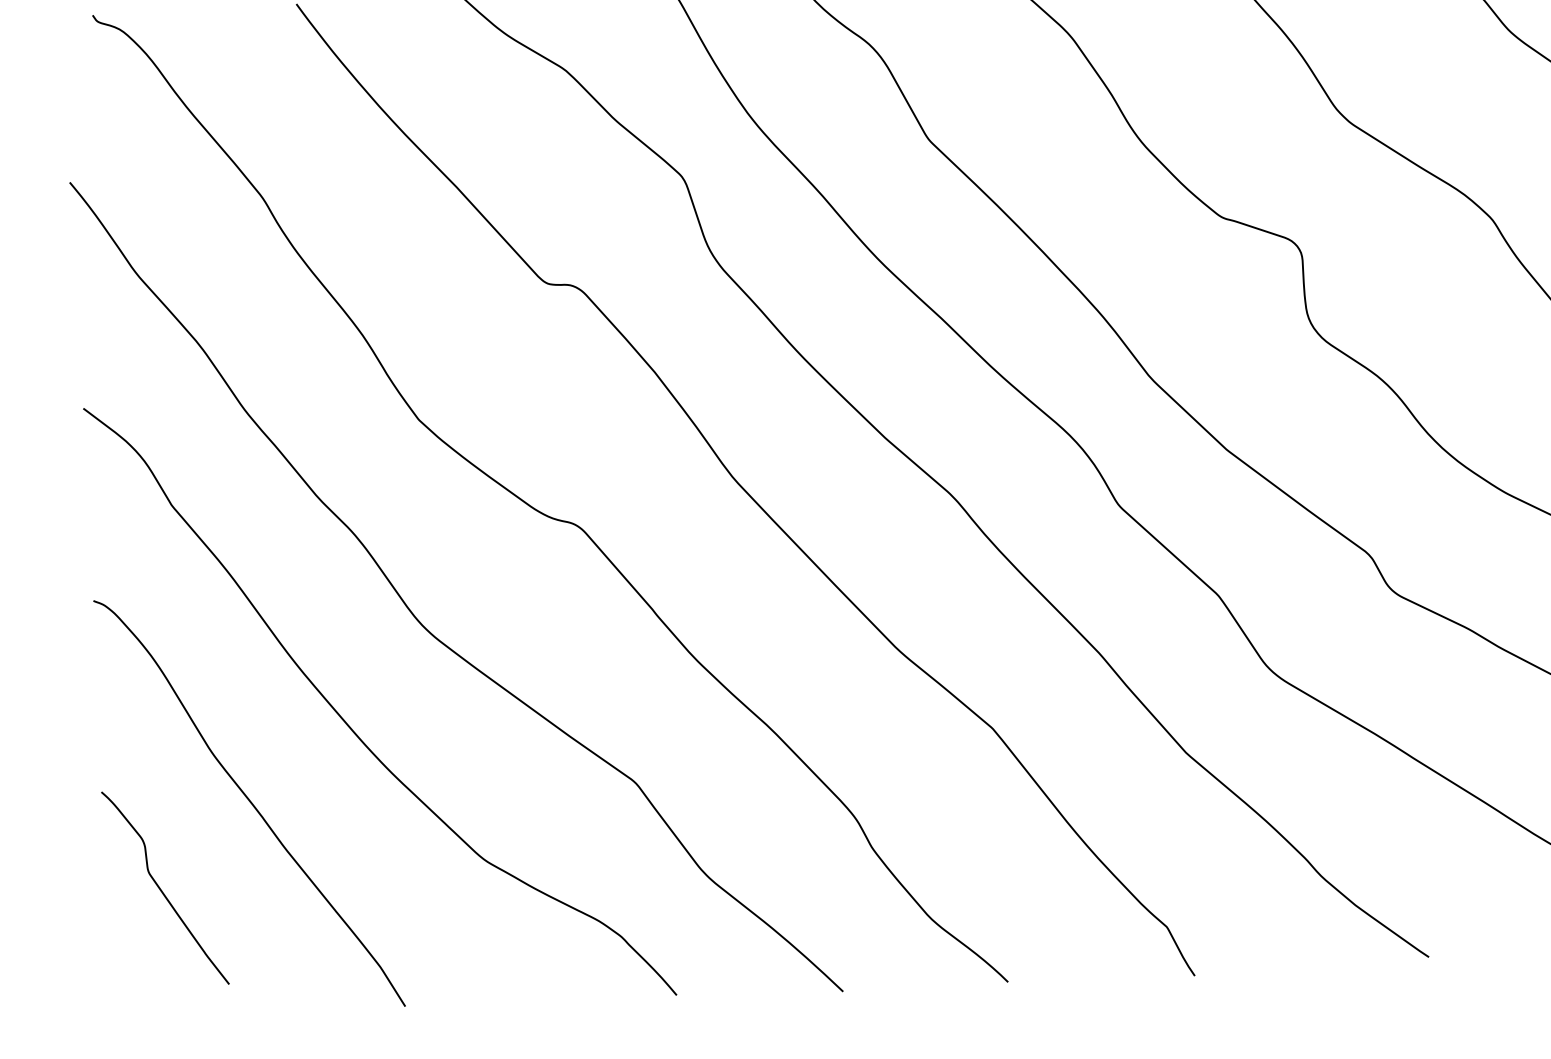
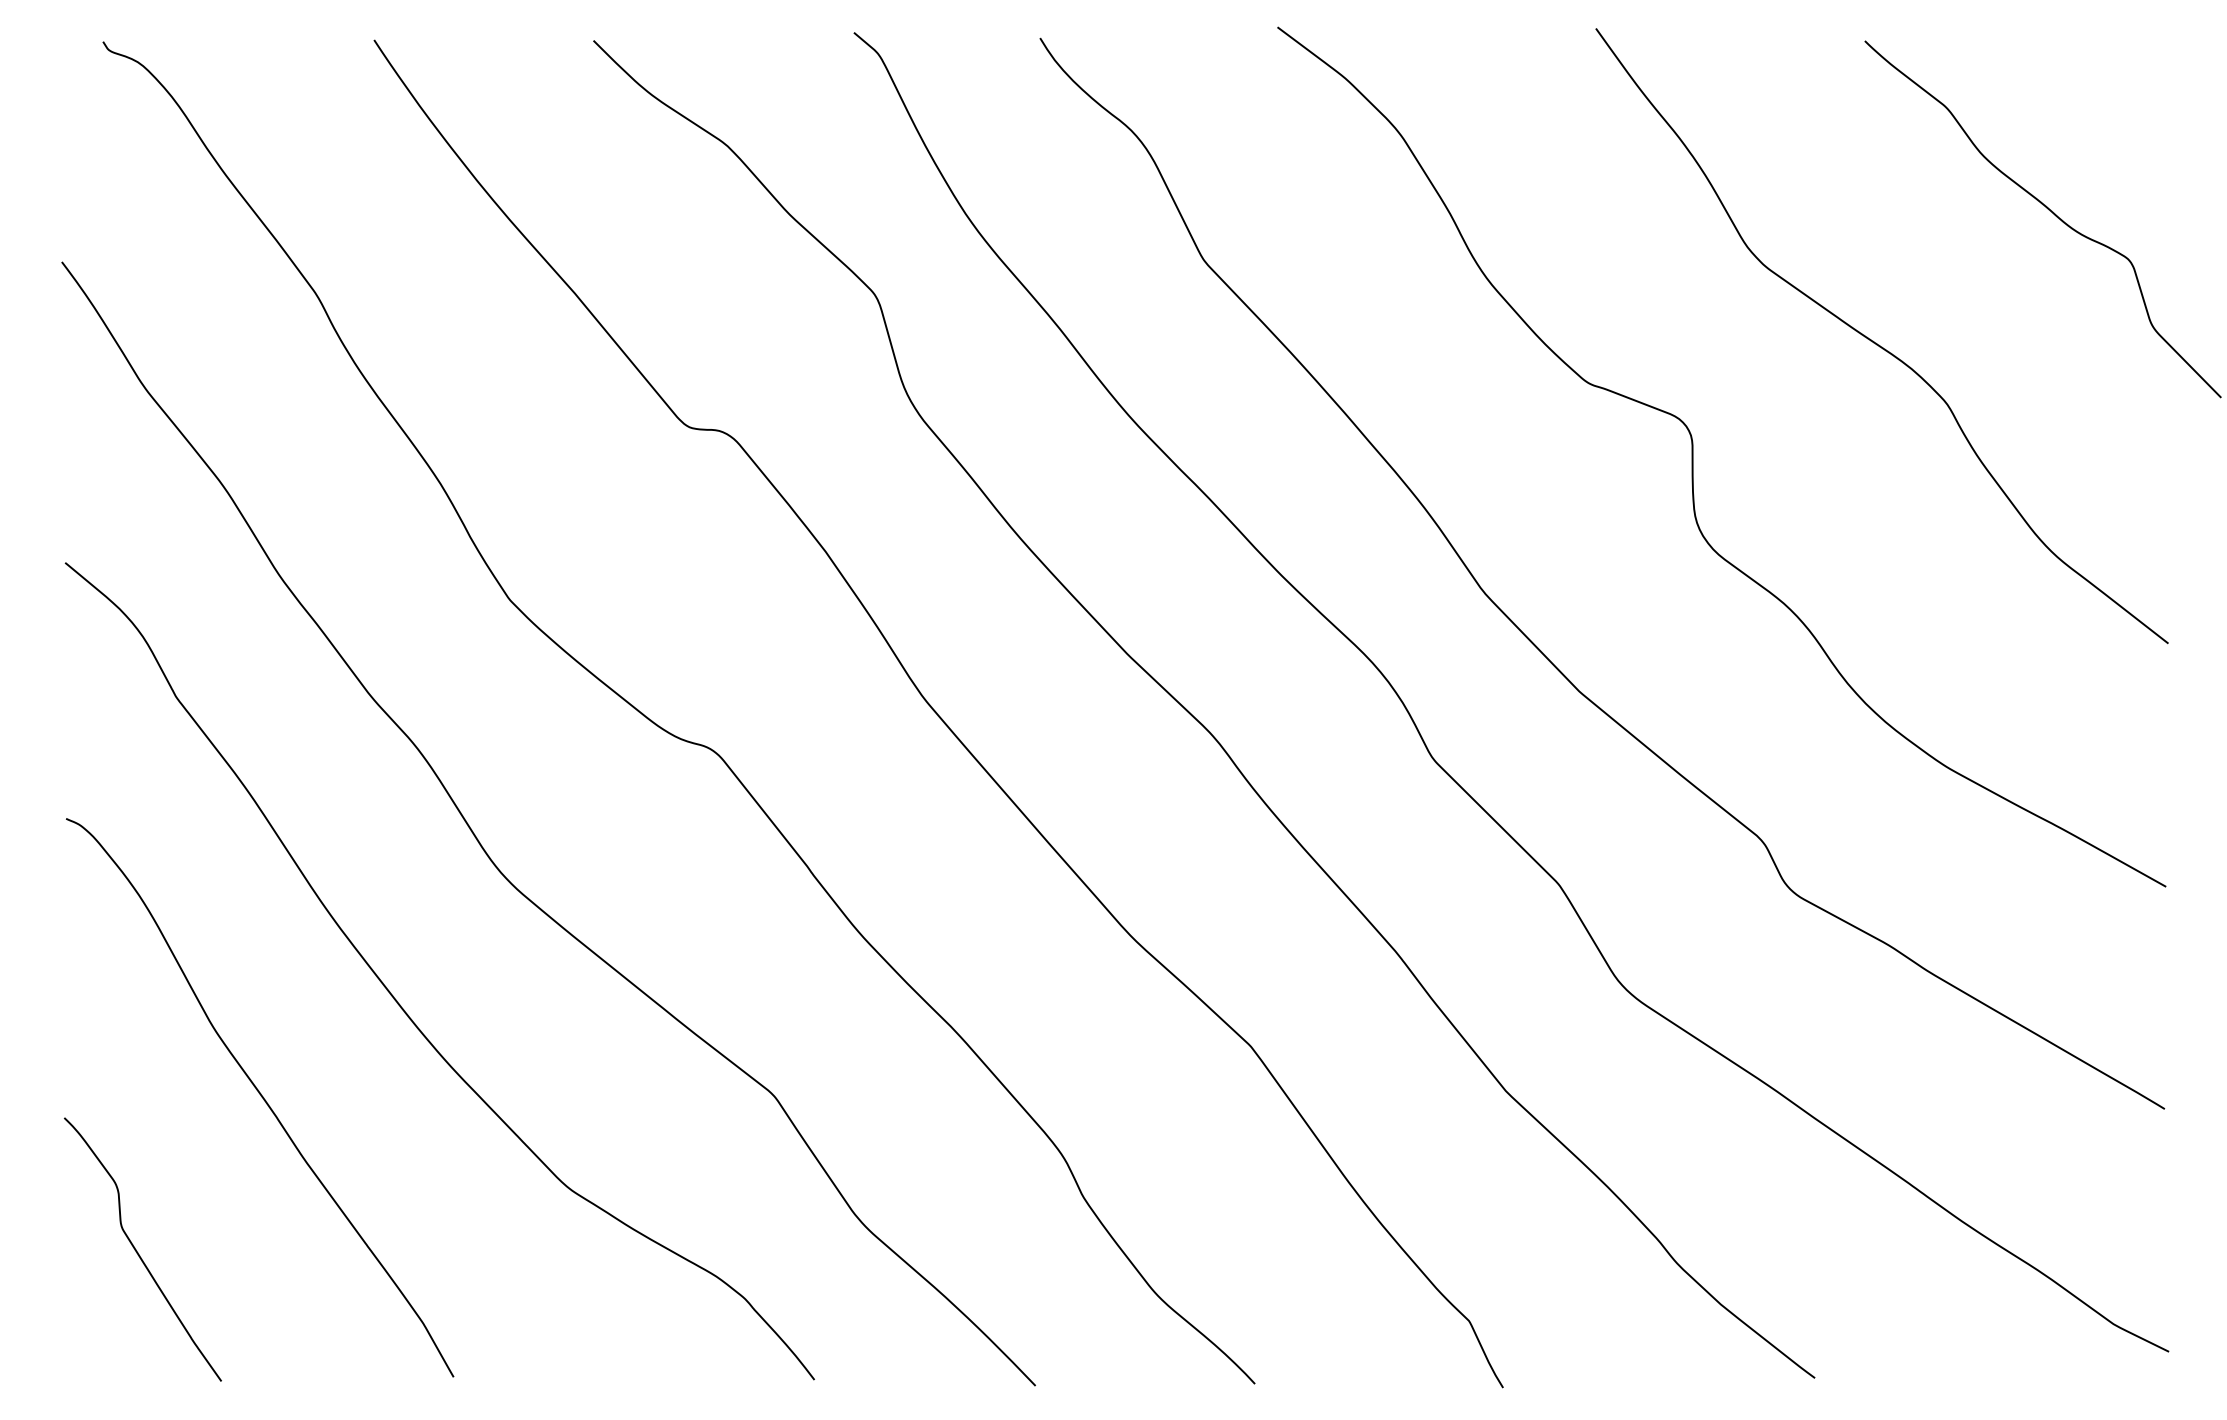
curve: (162, 890) -> (138, 1252), moved

